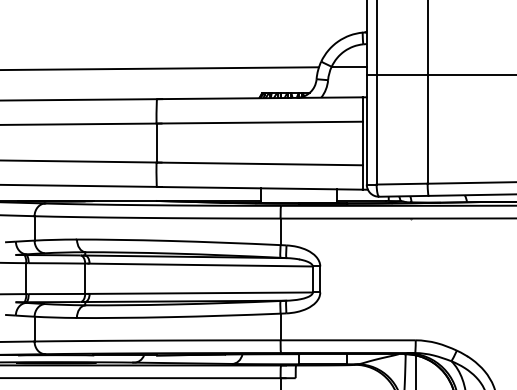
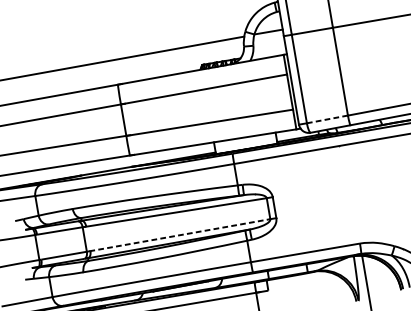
line: (402, 184) -> (327, 119), solid -> dashed
line: (201, 293) -> (180, 235), solid -> dashed

